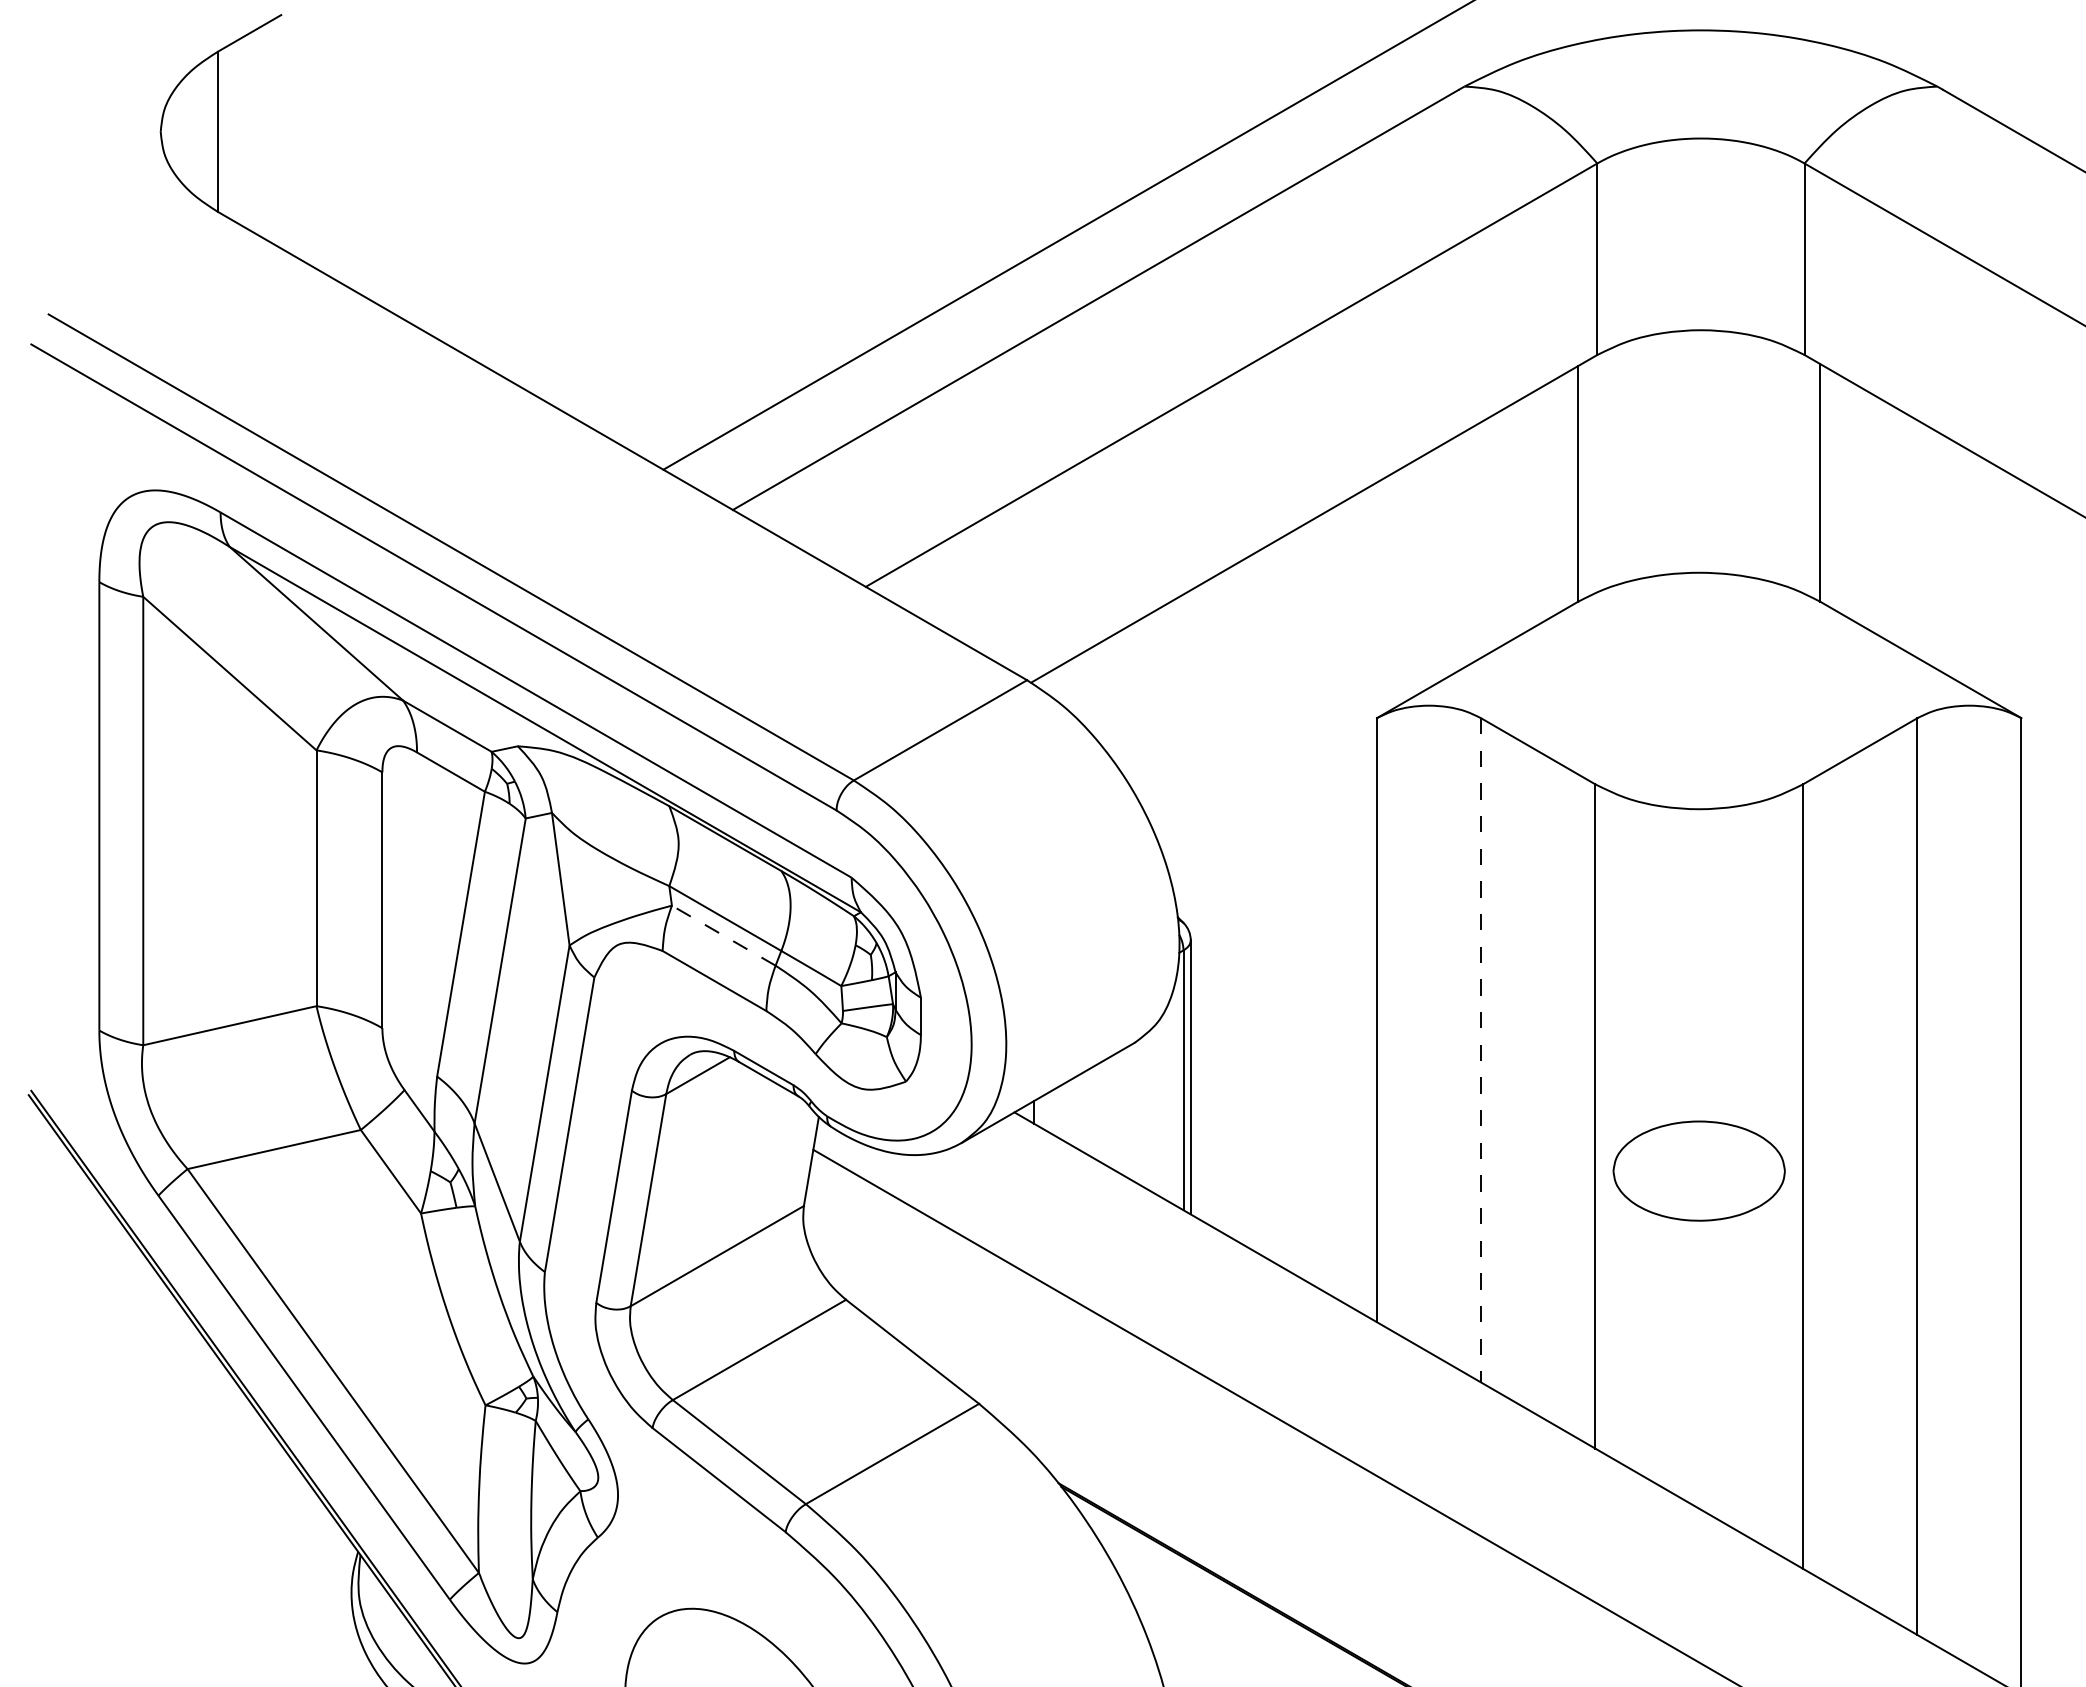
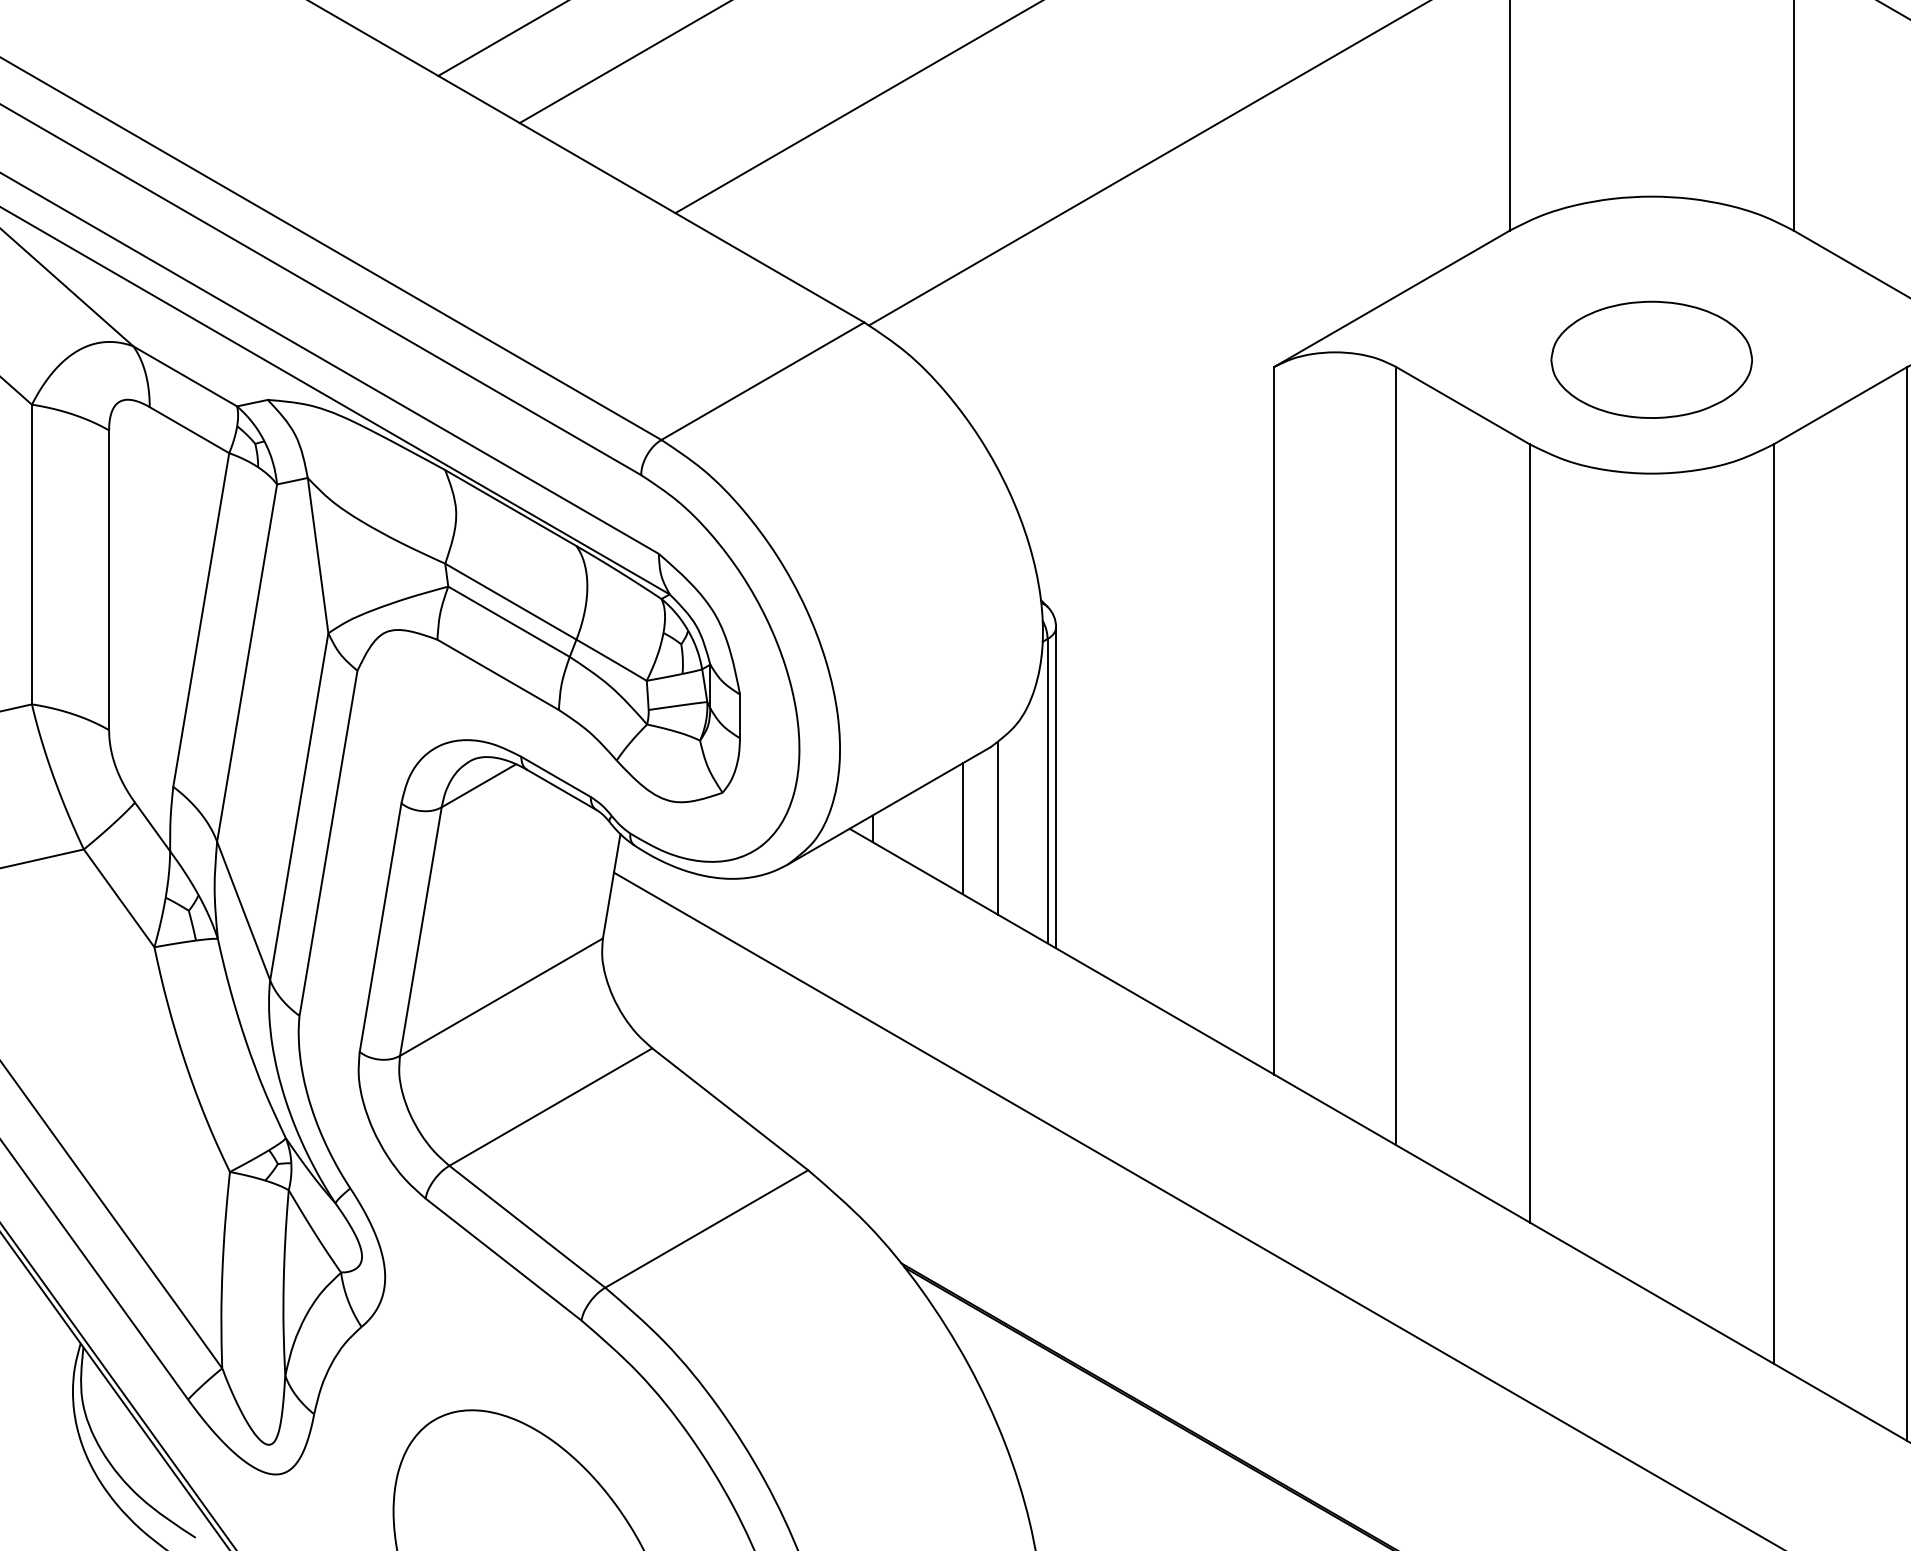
line: (723, 935) -> (508, 621), dashed -> solid
line: (1480, 1050) -> (1395, 756), dashed -> solid
line: (1140, 1111) -> (997, 827), added
line: (1111, 1112) -> (963, 828), added
part: (1698, 1170) -> (1650, 359), moved

